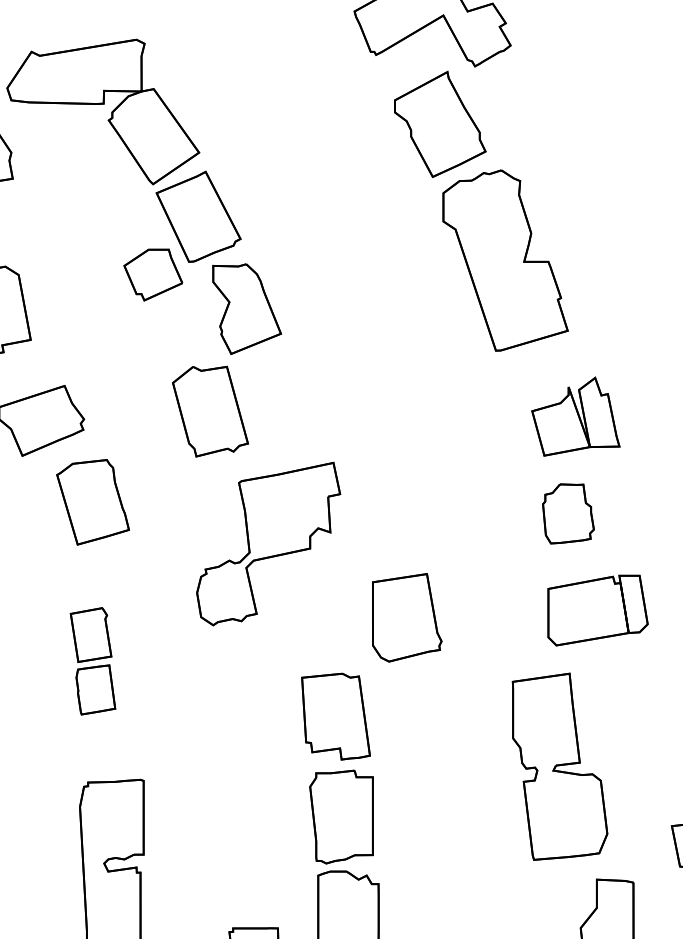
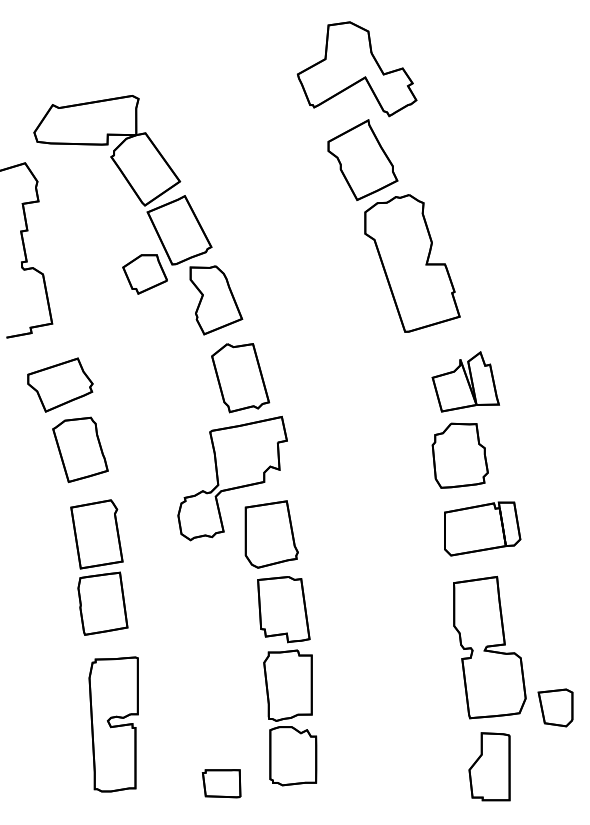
part: (210, 412) -> (240, 378), moved
part: (93, 501) -> (80, 449), moved
part: (567, 513) -> (459, 455), size x1.43
part: (406, 617) -> (271, 534), moved
part: (93, 661) -> (99, 567), size x1.67
part: (559, 766) -> (489, 647), moved

